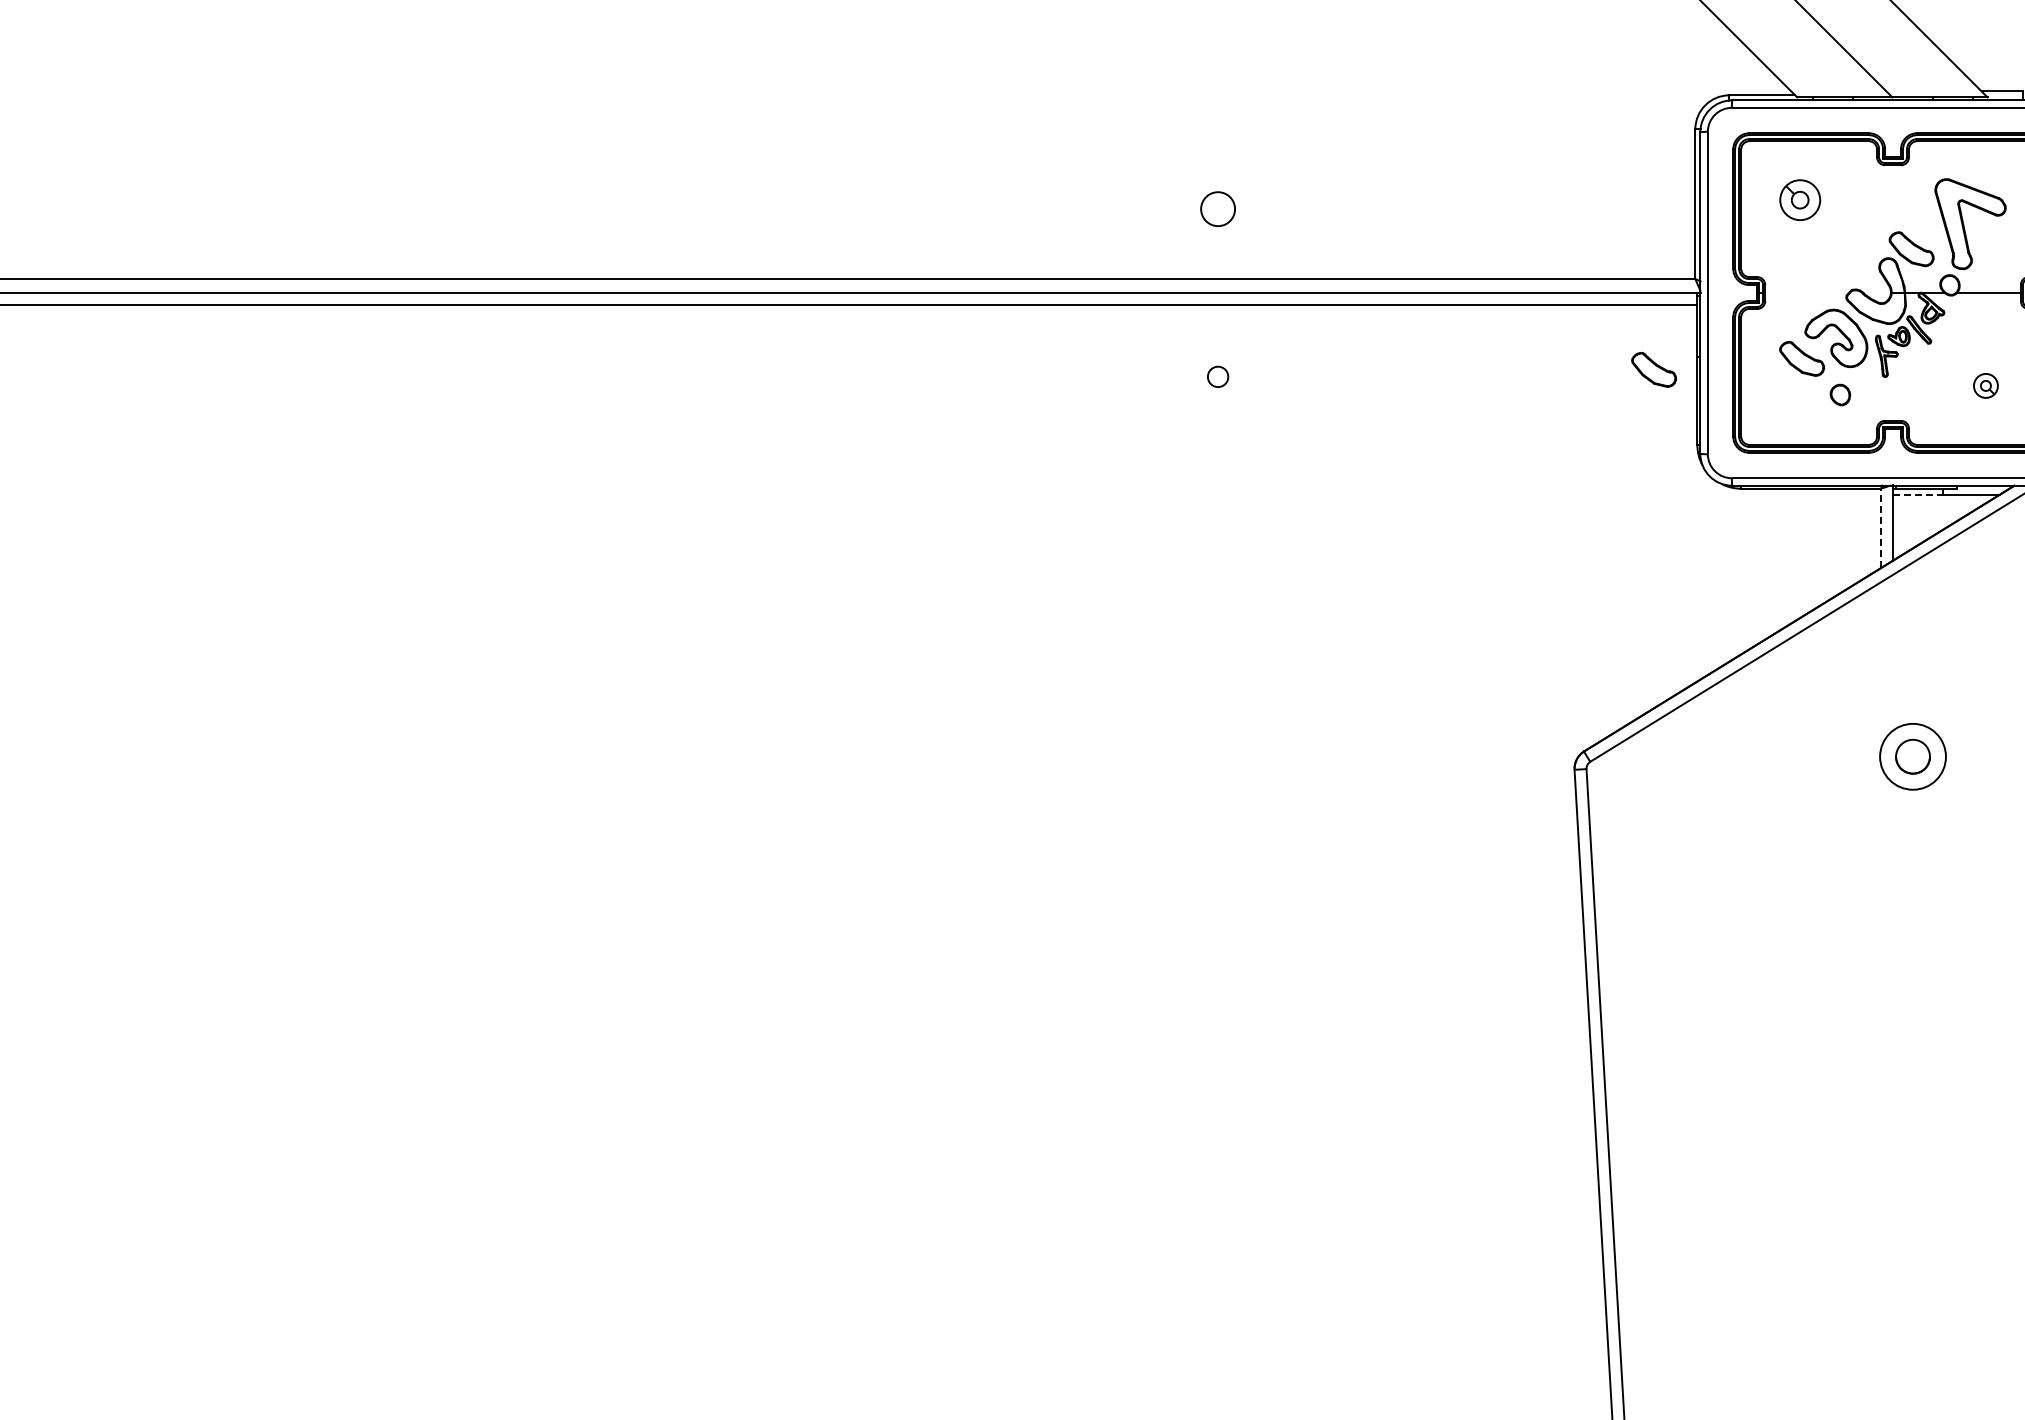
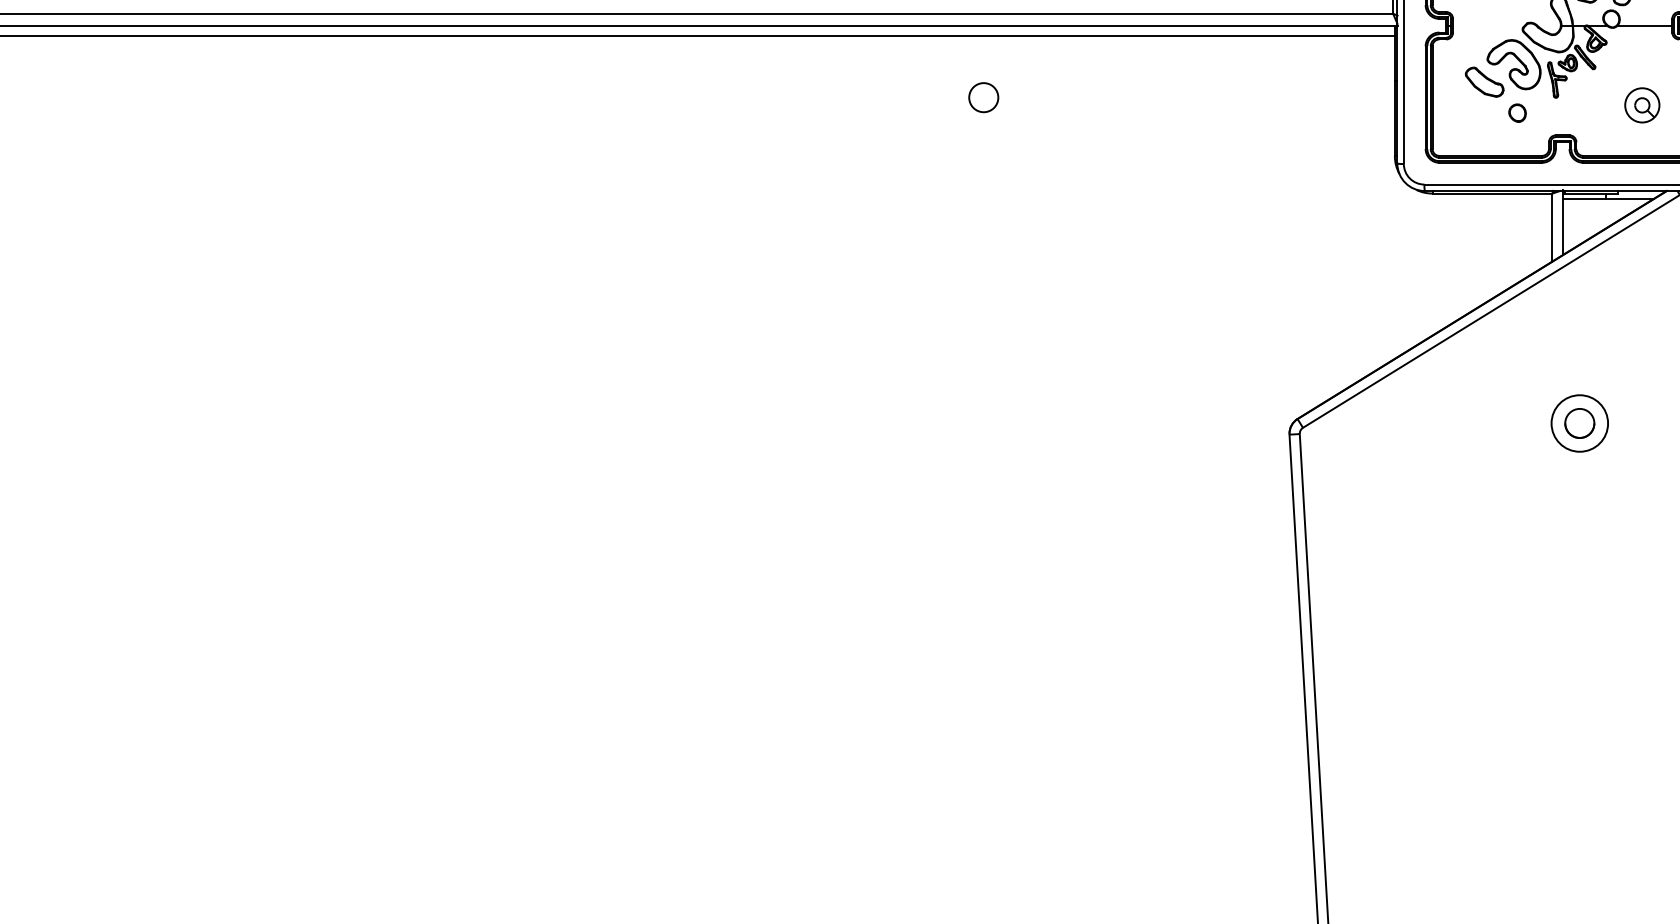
part: (1654, 369) -> (1358, 91), removed
circle: (1218, 376) -> (984, 97), size x1.67
part: (1985, 385) -> (1641, 105), size x1.67
line: (1918, 494) -> (1584, 198), dashed -> solid
line: (1881, 528) -> (1552, 227), dashed -> solid

